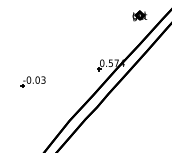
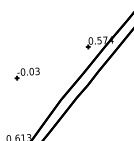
part: (32, 81) -> (26, 73), moved

